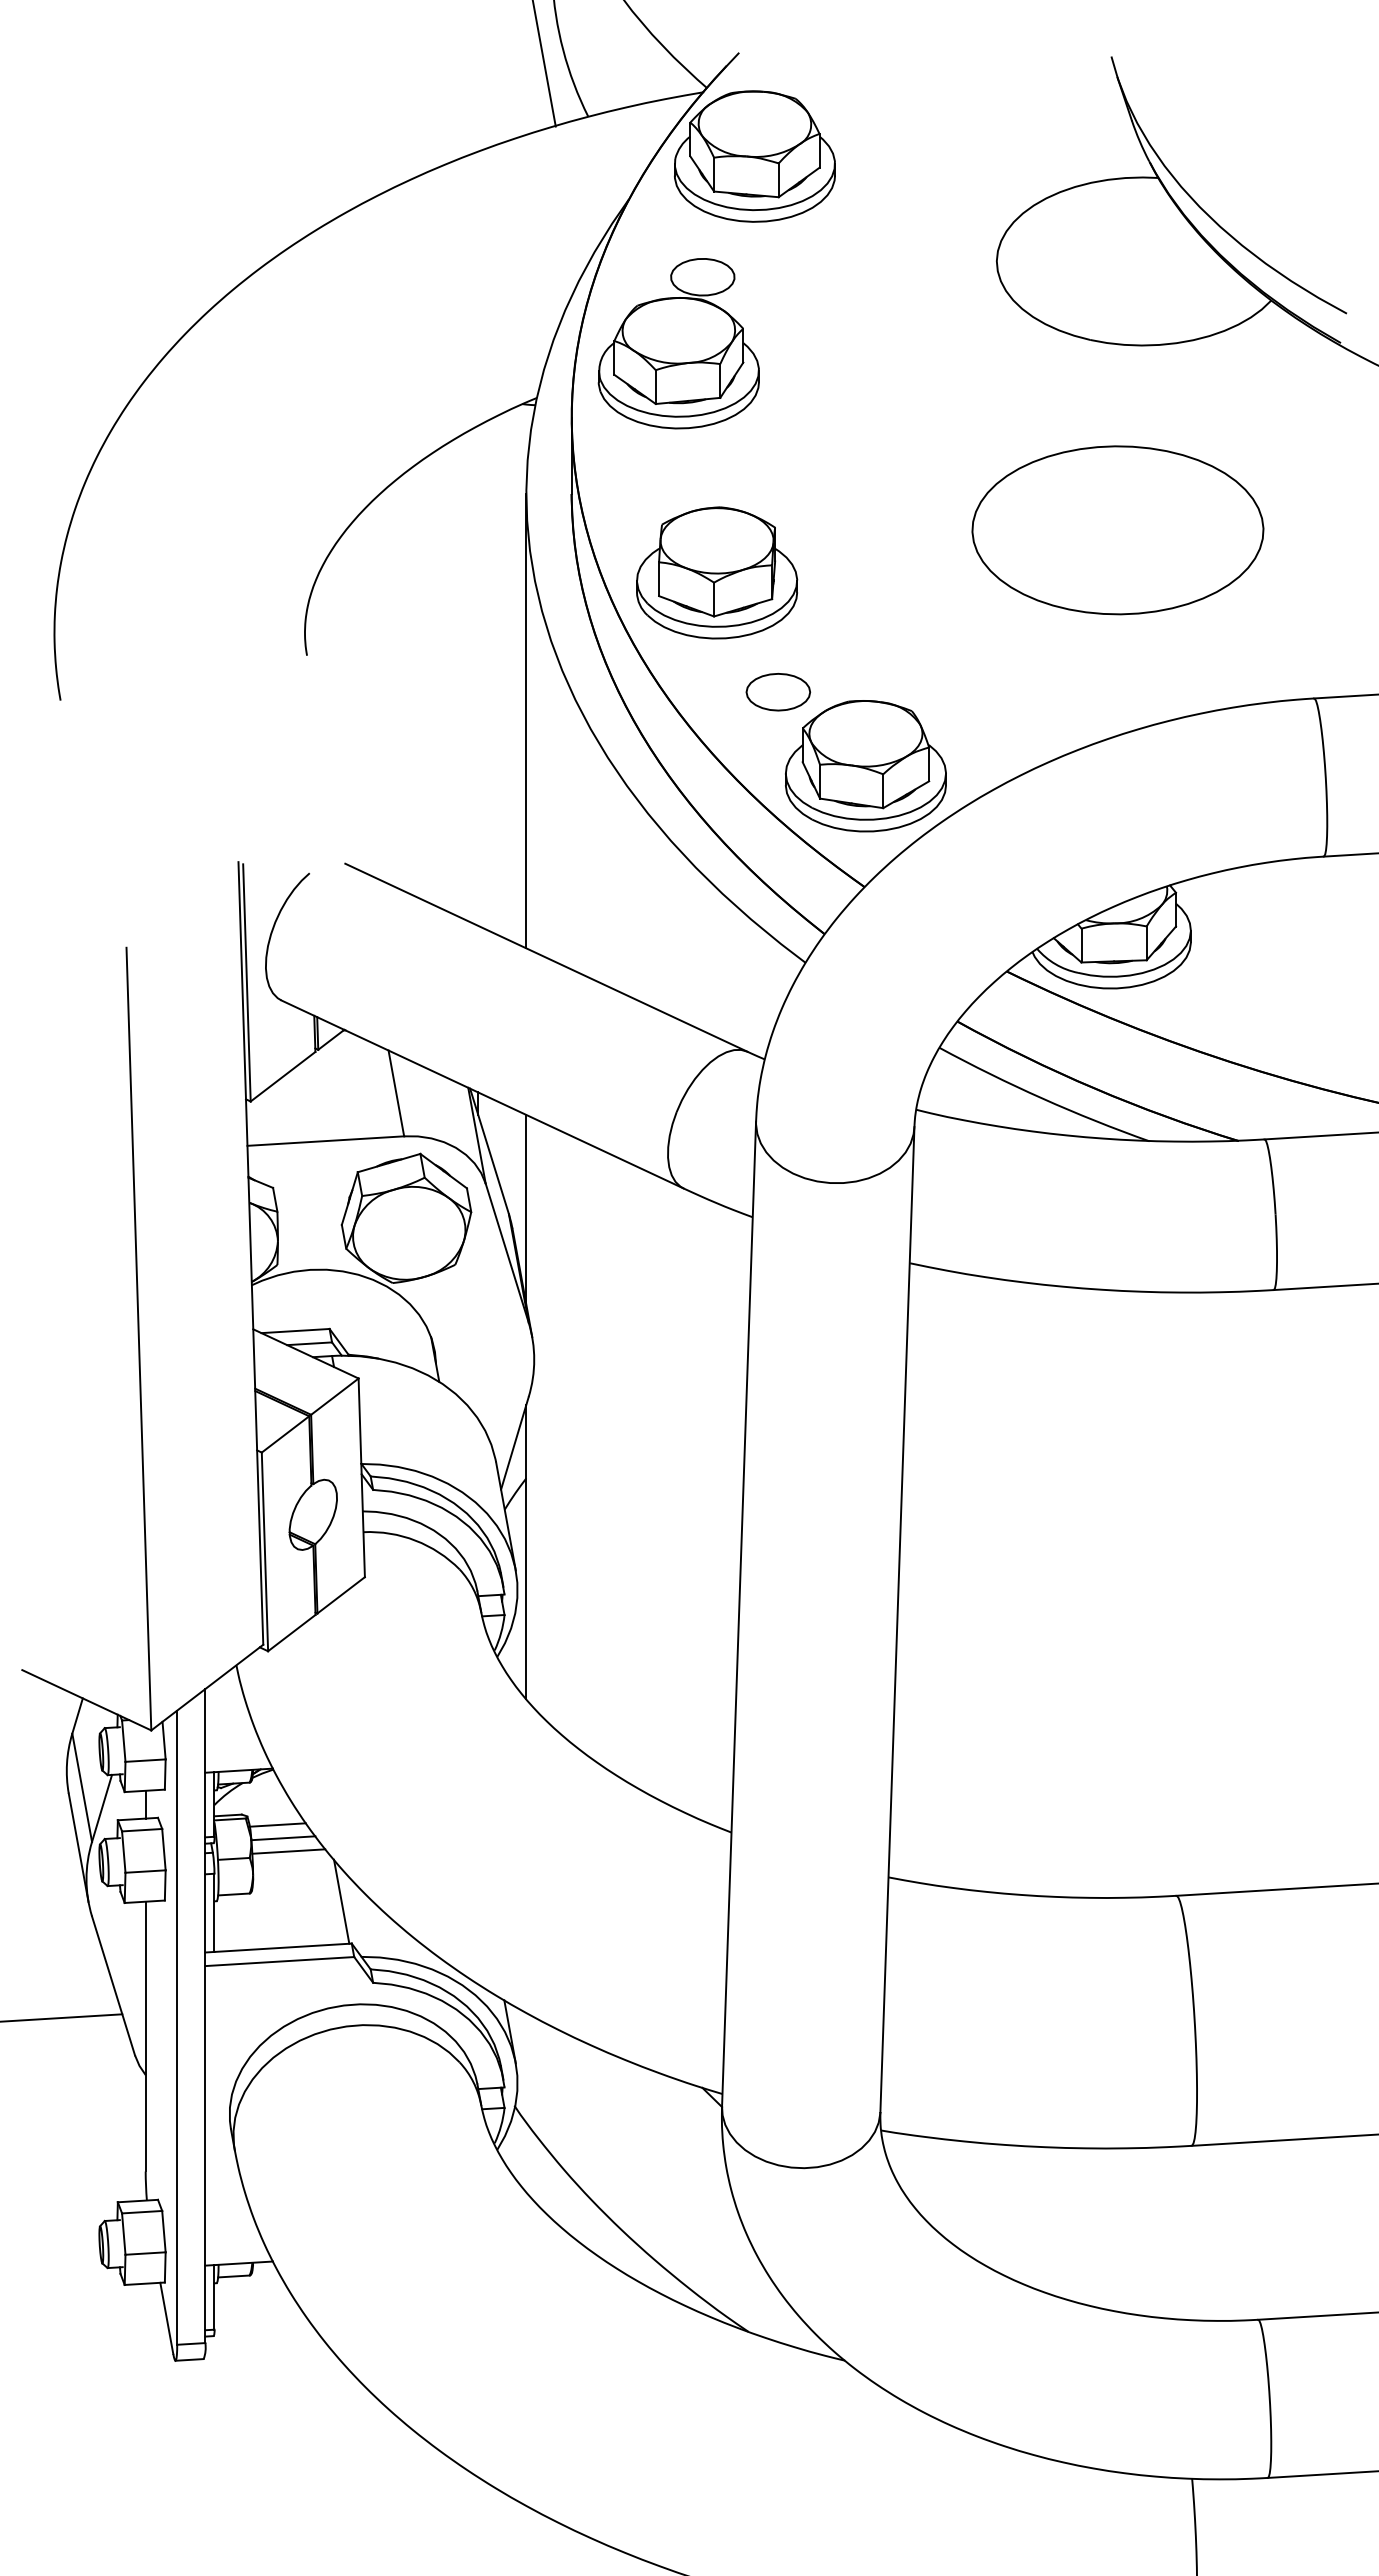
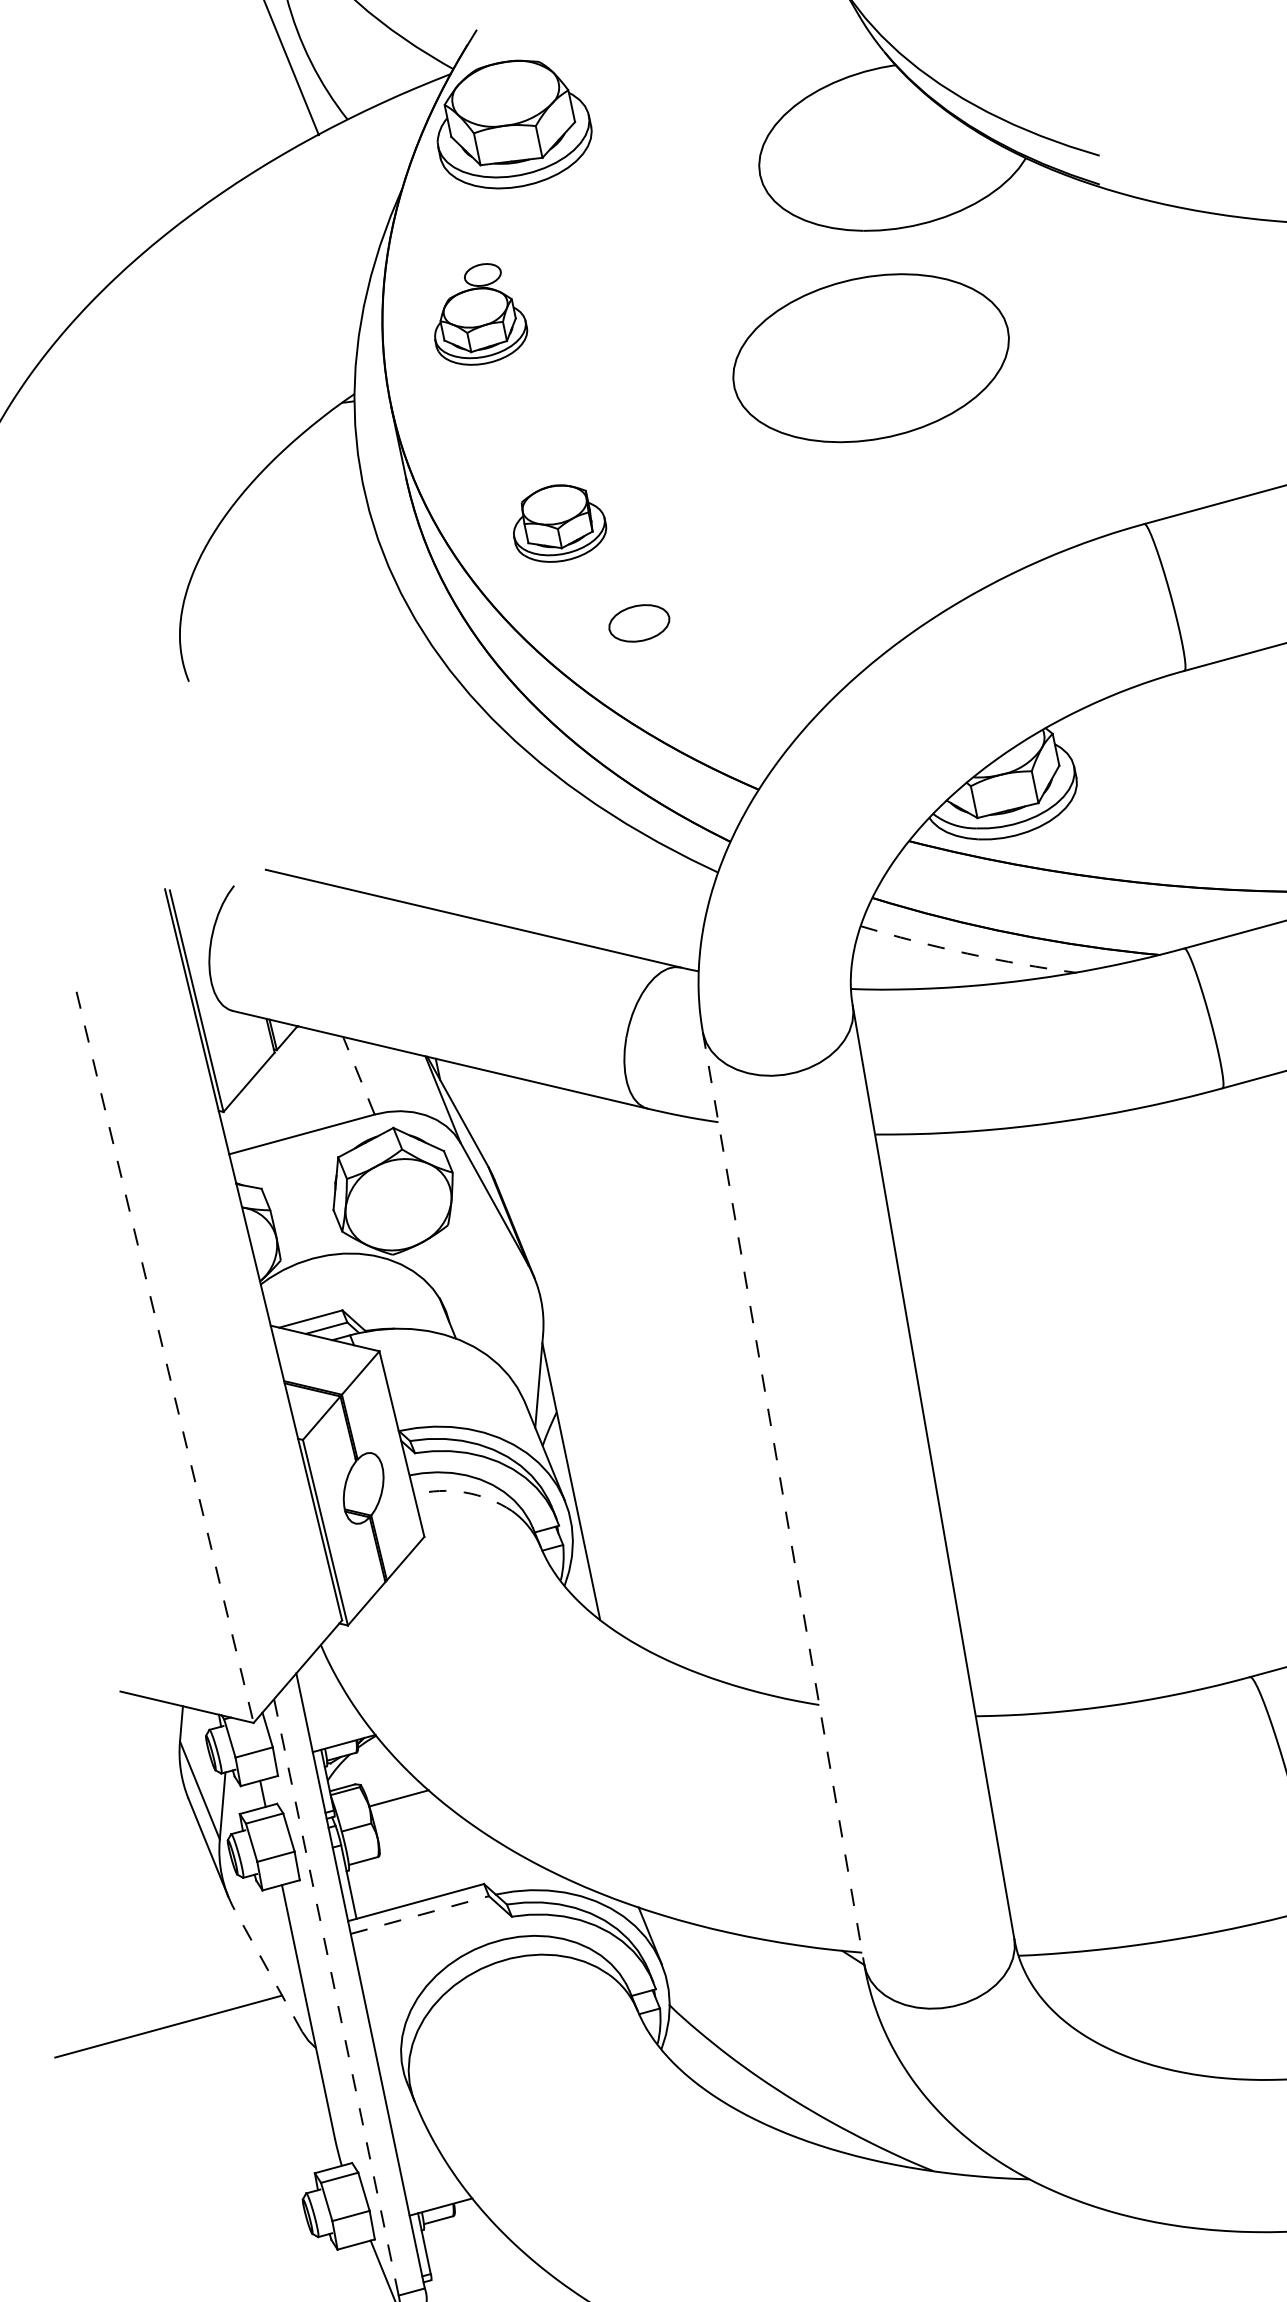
part: (678, 343) -> (476, 315), size x0.6
part: (1117, 530) -> (870, 358), moved
part: (717, 572) -> (558, 522), size x0.6
line: (526, 721) -> (408, 700), removed
part: (865, 766) -> (735, 676), removed
line: (396, 1093) -> (359, 1075), solid -> dashed
arc: (1042, 1098) -> (967, 953), solid -> dashed
line: (526, 1209) -> (504, 1159), removed
line: (138, 1339) -> (164, 1357), solid -> dashed
arc: (415, 1540) -> (464, 1492), solid -> dashed
line: (739, 1614) -> (784, 1498), solid -> dashed
line: (277, 1824) -> (390, 1786), removed
line: (288, 1851) -> (406, 1809), removed
line: (341, 1901) -> (466, 1846), removed
line: (279, 1961) -> (419, 1915), solid -> dashed
line: (113, 1985) -> (268, 1970), solid -> dashed
line: (177, 2027) -> (336, 1997), solid -> dashed

